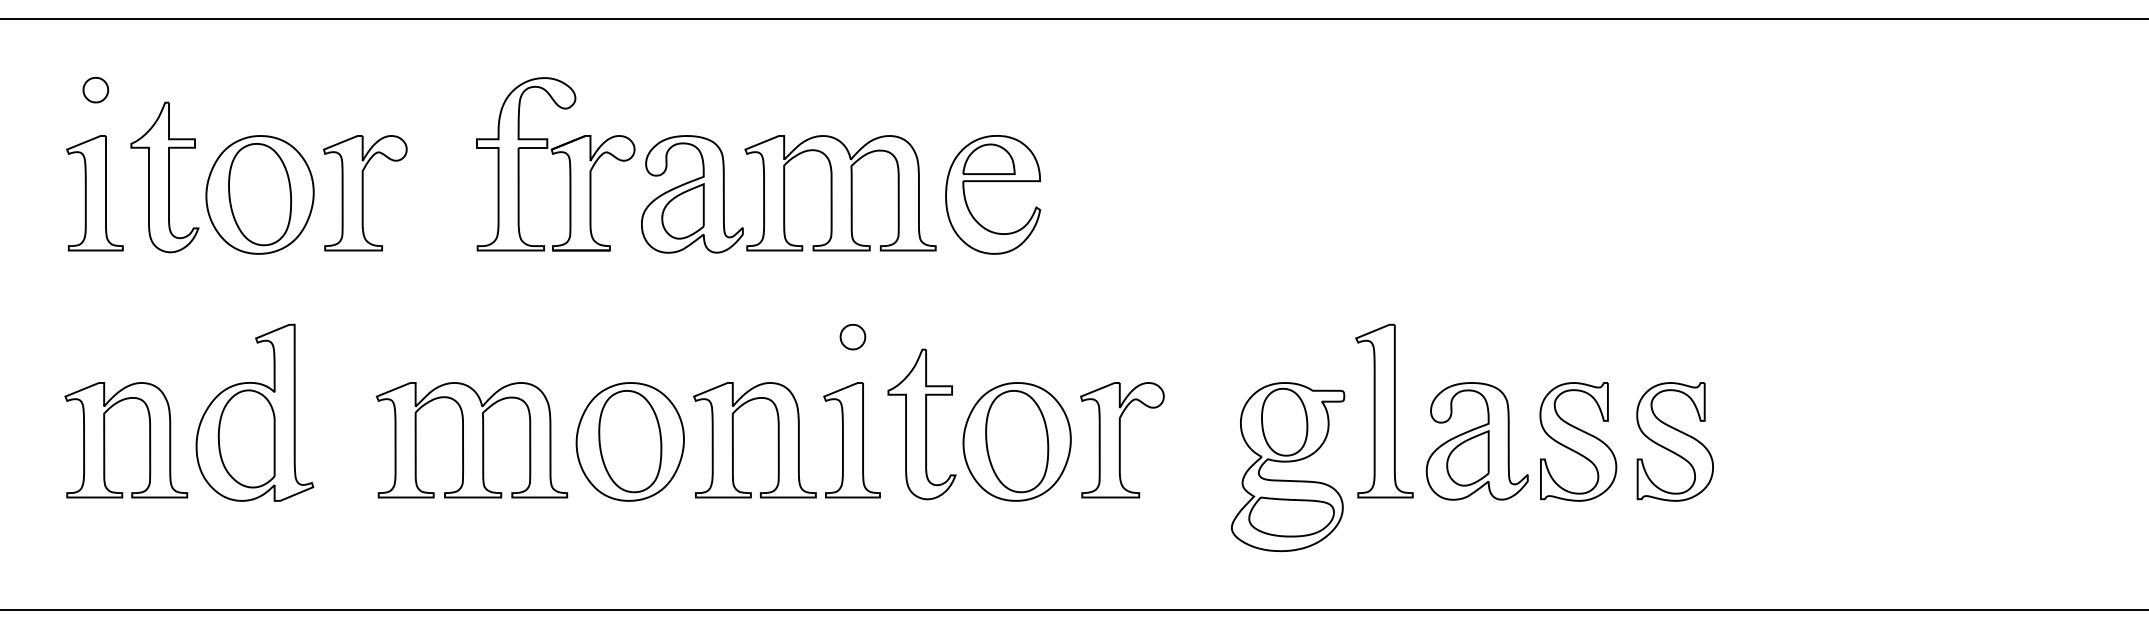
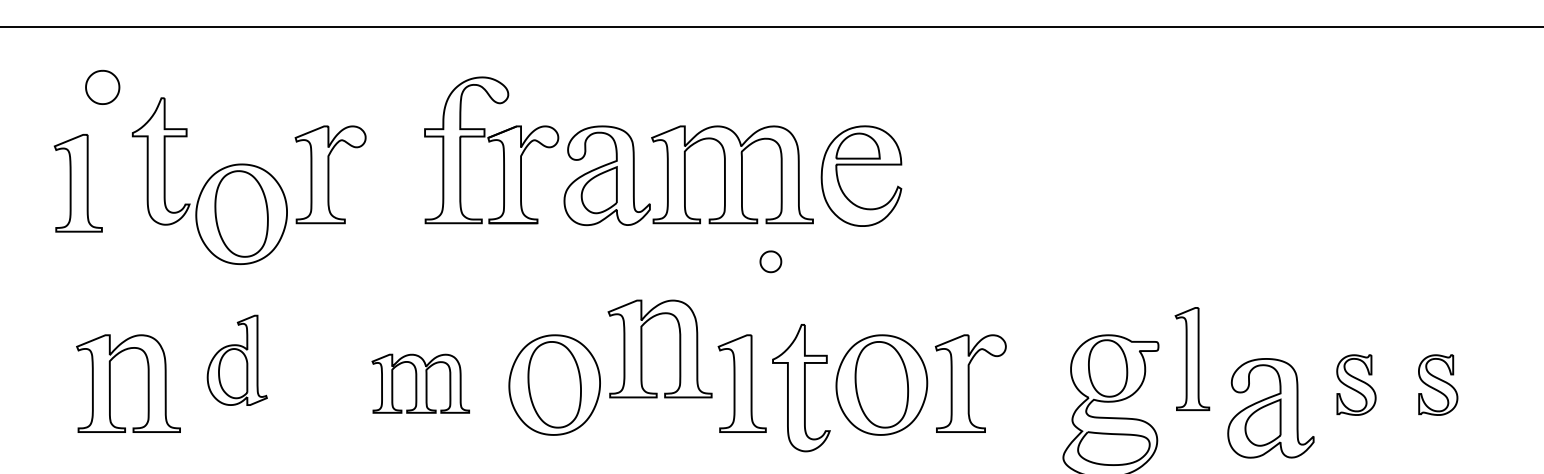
part: (95, 90) -> (102, 87), size x1.6
part: (94, 193) -> (77, 183), moved
part: (259, 194) -> (241, 213), moved
part: (852, 337) -> (770, 262), moved
part: (1384, 410) -> (1192, 358), size x0.7
part: (254, 412) -> (236, 360), size x0.6
part: (921, 424) -> (800, 388), moved
part: (471, 440) -> (420, 383), size x0.6
part: (733, 440) -> (641, 349), moved
part: (1476, 441) -> (1270, 408), moved
part: (1578, 441) -> (1356, 384), size x0.6
part: (1674, 441) -> (1437, 384), size x0.6

